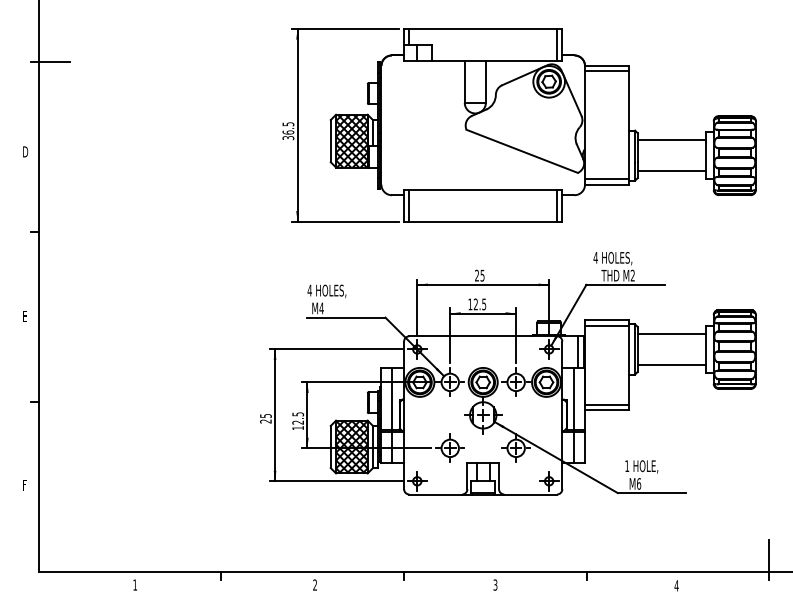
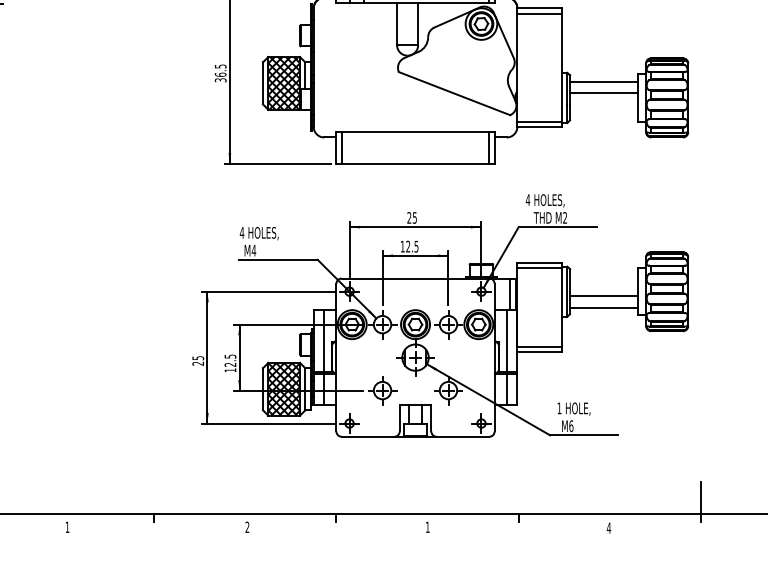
line: (671, 171) -> (603, 92), moved
line: (671, 333) -> (603, 295), moved
text: (495, 584) -> (427, 526), 3 -> 1

